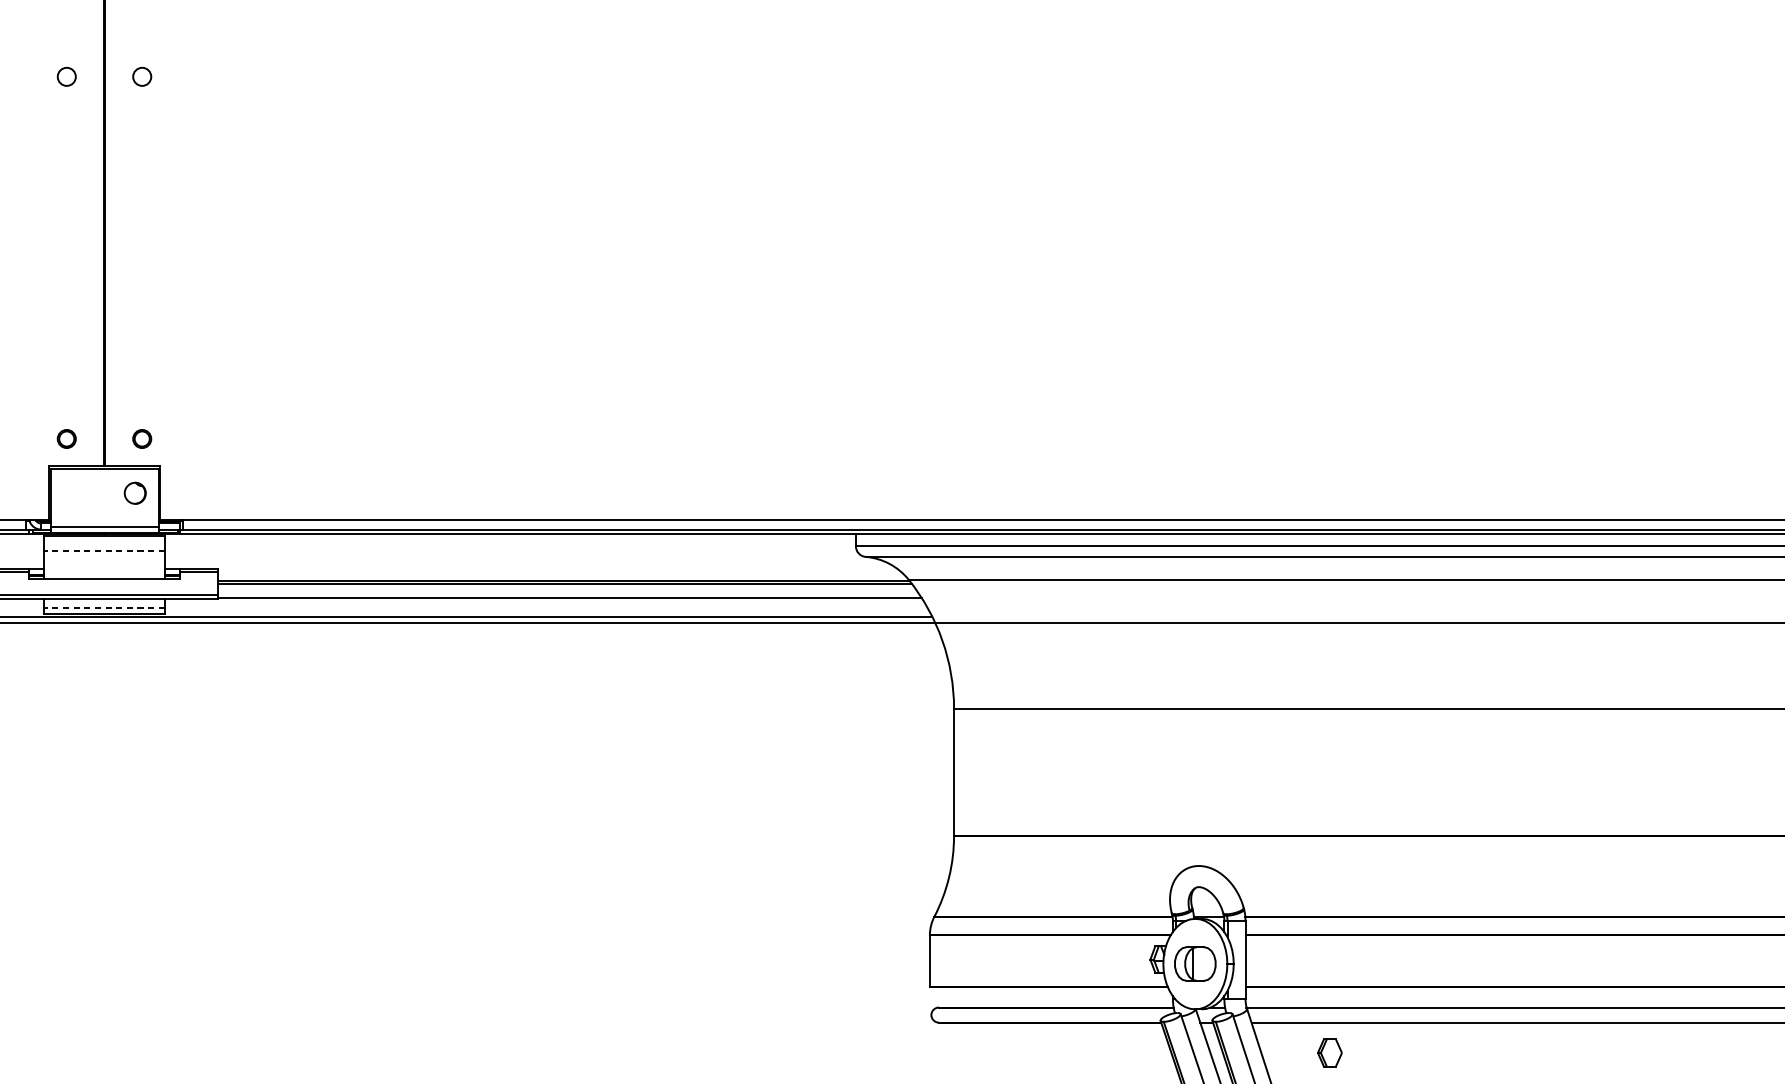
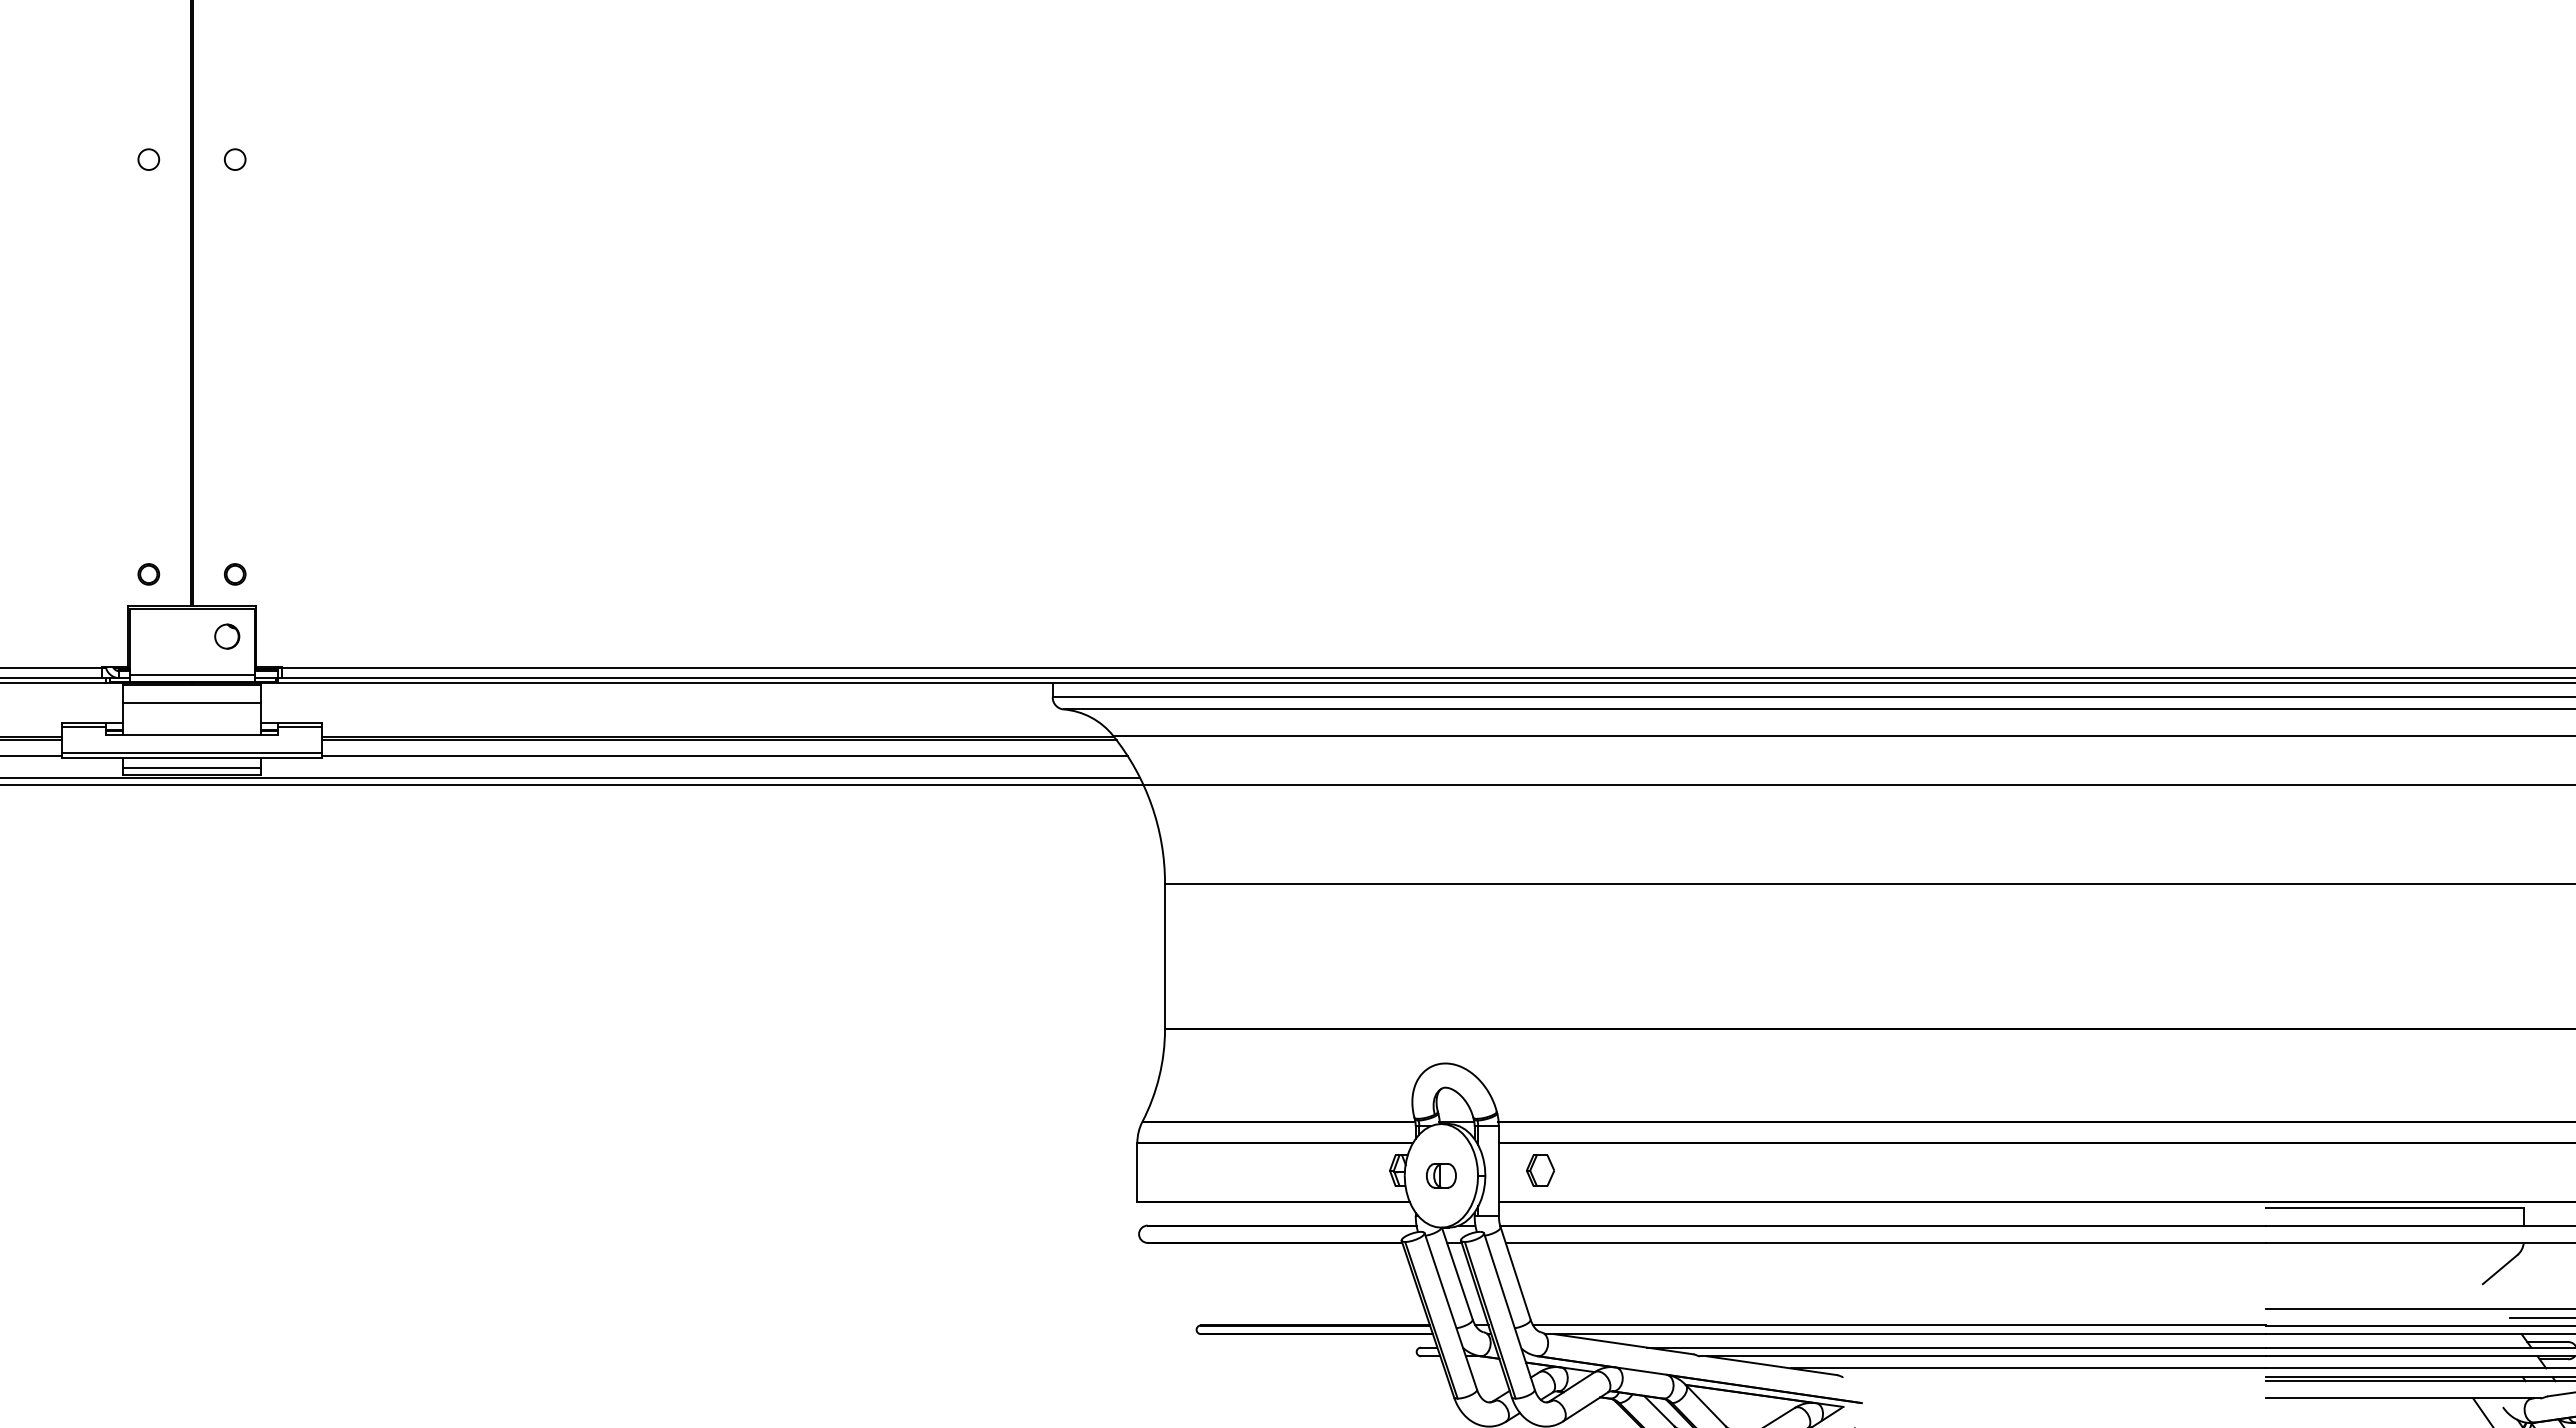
line: (104, 551) -> (191, 703), dashed -> solid
line: (104, 607) -> (191, 767), dashed -> solid
part: (1195, 963) -> (1441, 1175), size x0.62
part: (1329, 1052) -> (1540, 1170), moved

